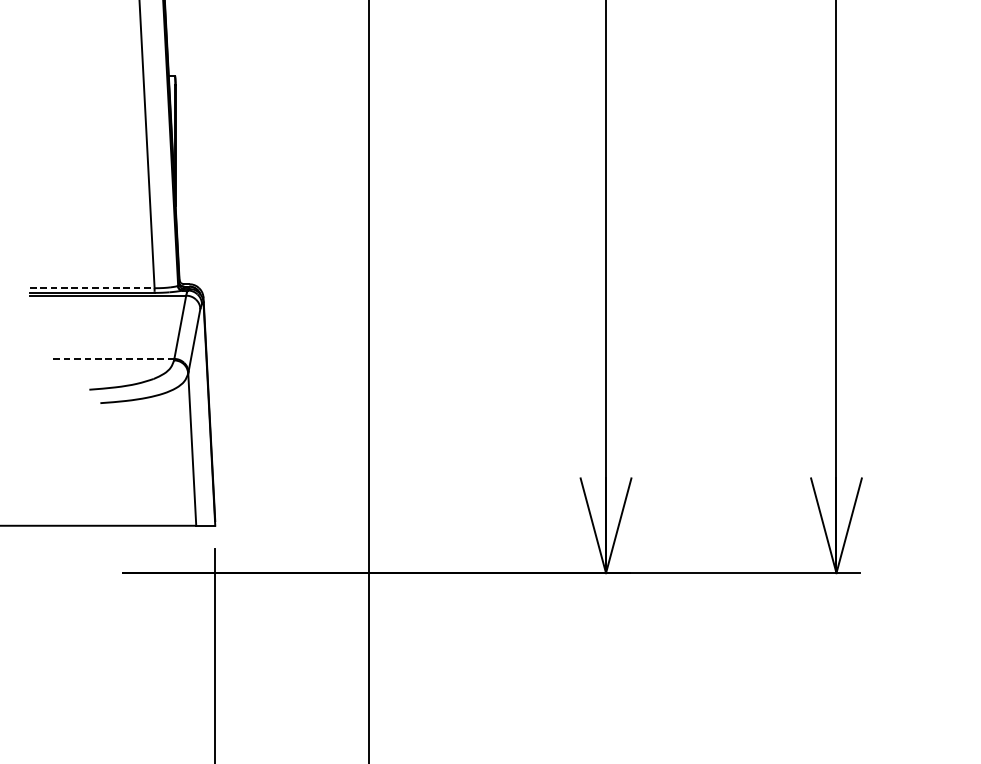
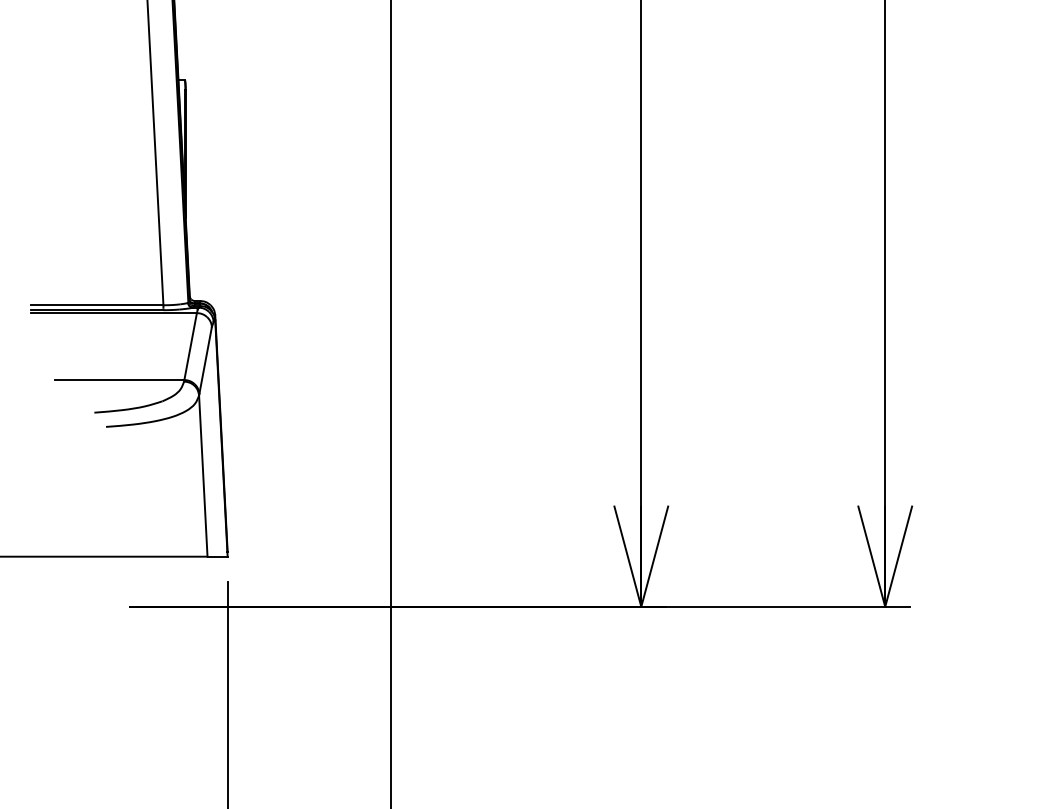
line: (92, 288) -> (97, 305), dashed -> solid
line: (113, 359) -> (119, 380), dashed -> solid

